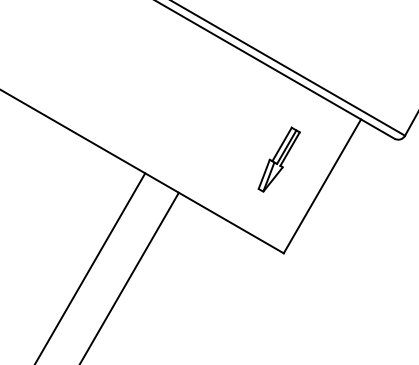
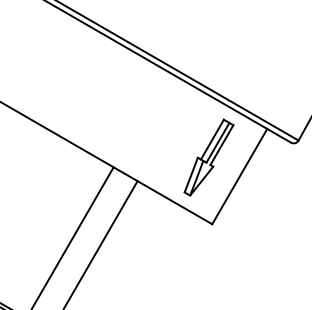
part: (278, 159) -> (208, 157), size x1.67

